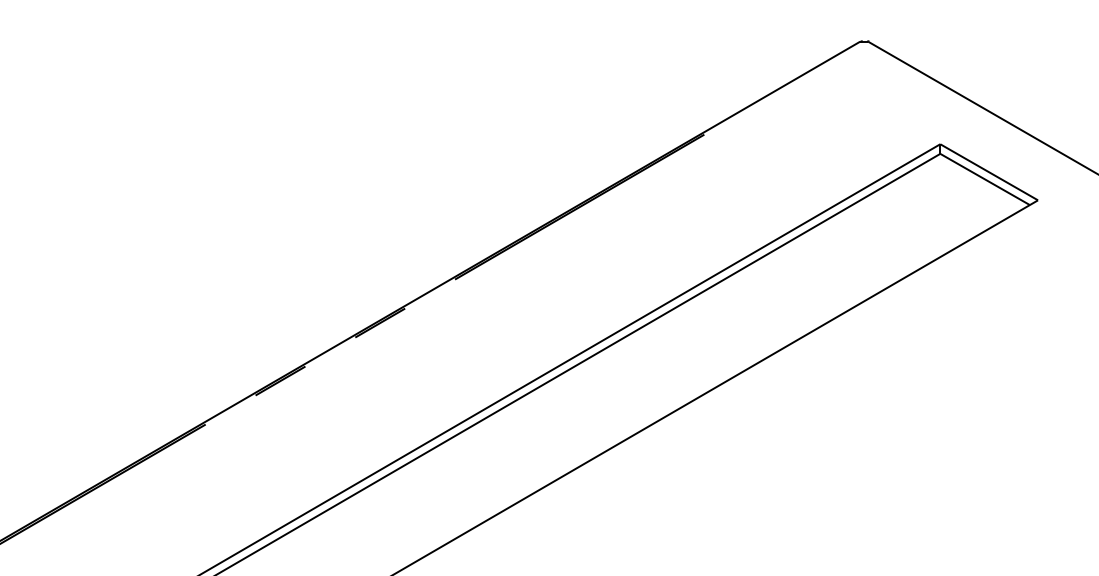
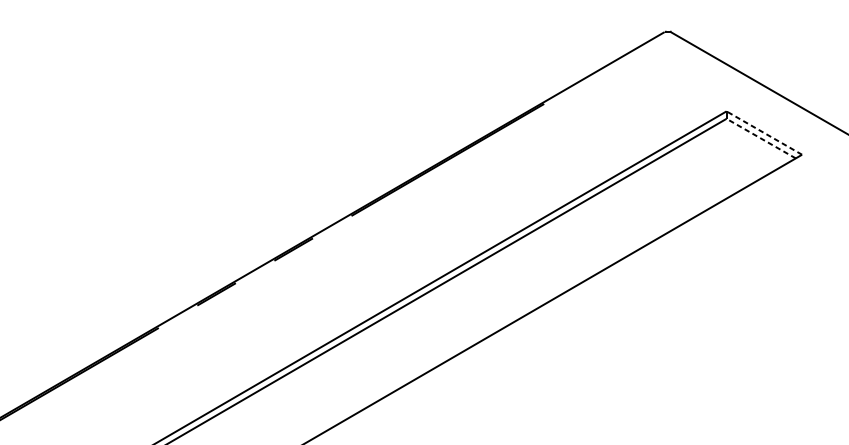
line: (988, 172) -> (763, 133), solid -> dashed
line: (985, 179) -> (761, 138), solid -> dashed

